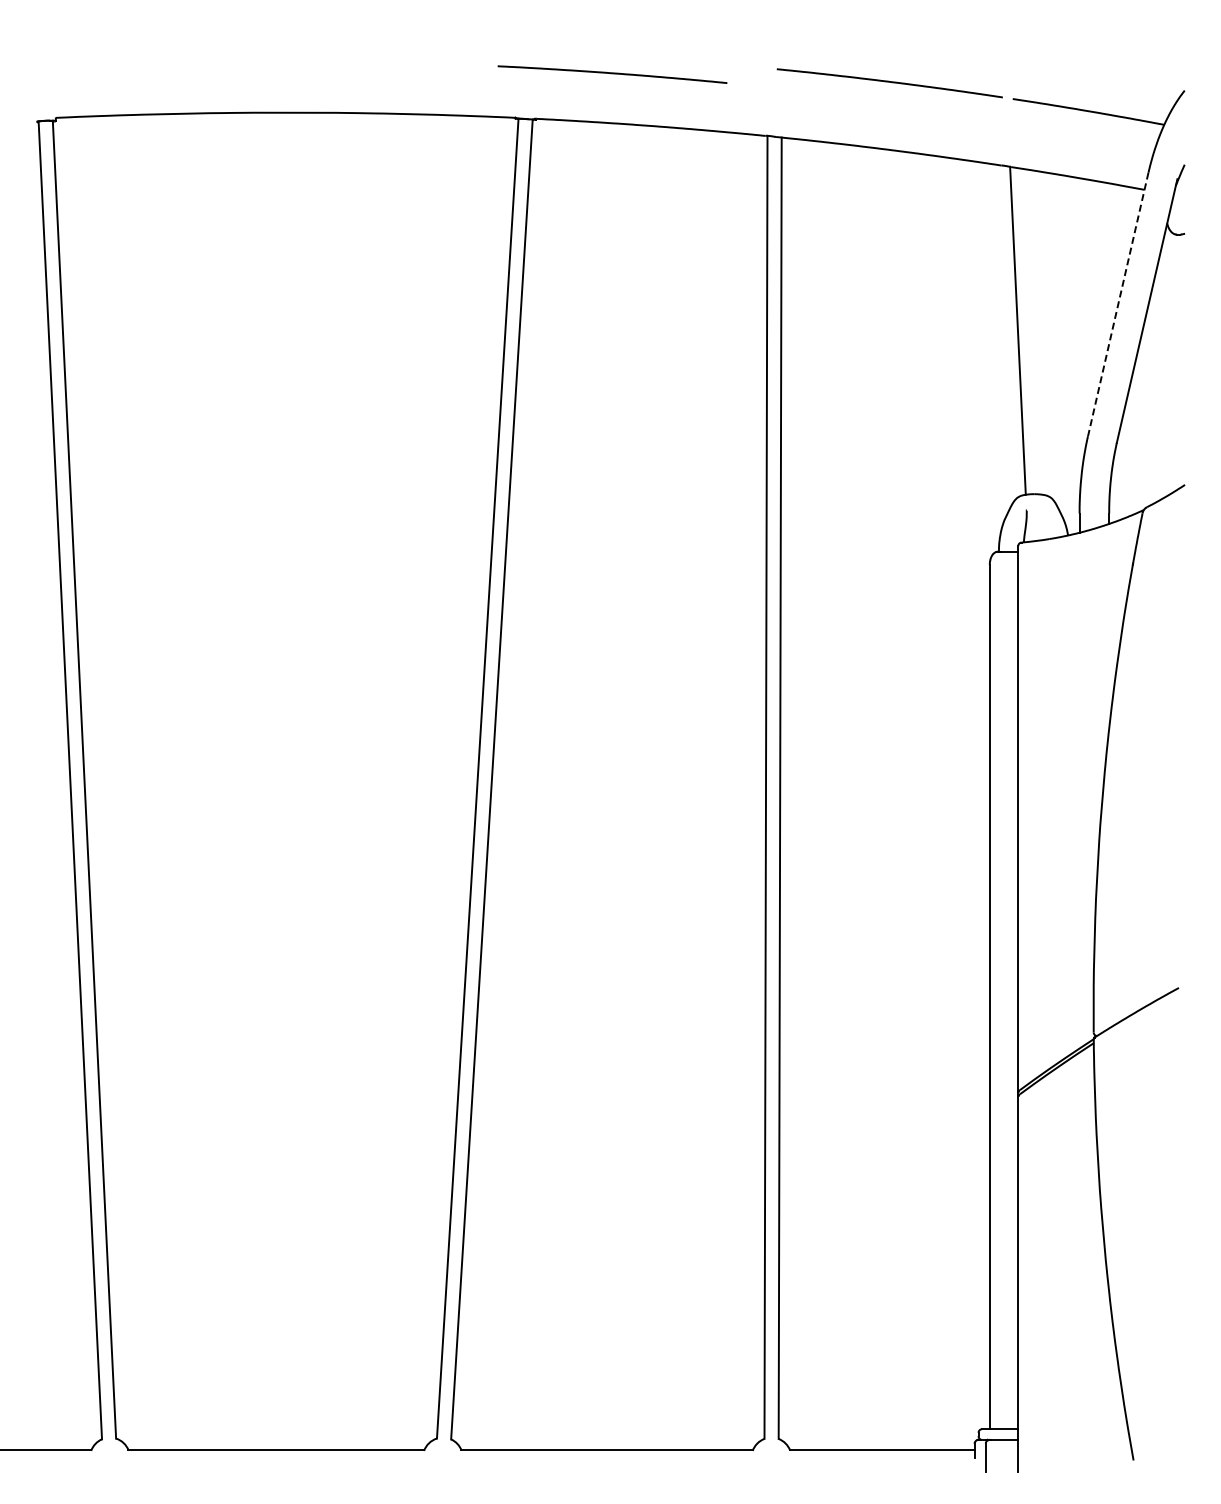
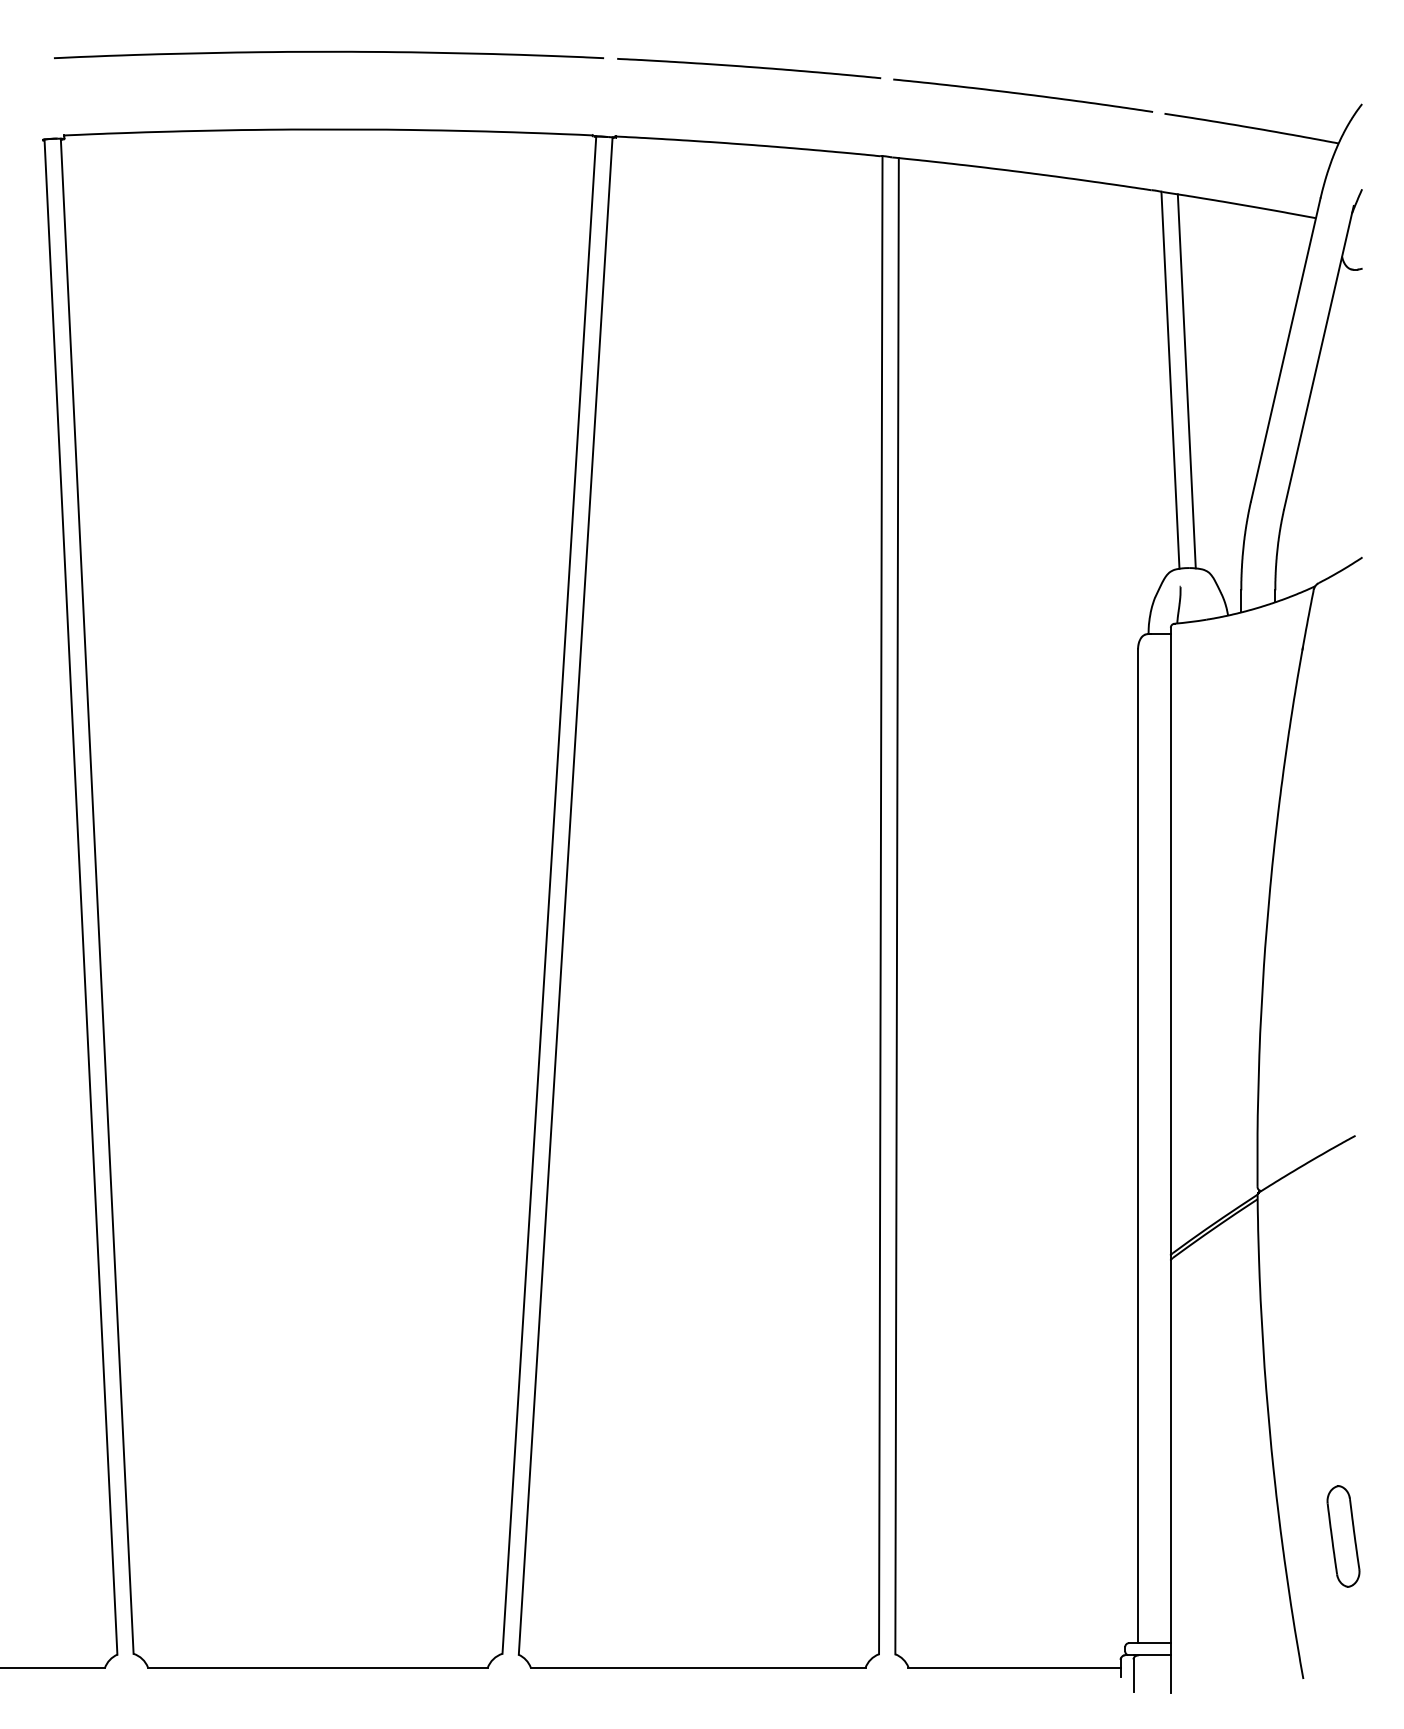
curve: (285, 46) -> (328, 53), added
curve: (612, 74) -> (749, 68), moved
line: (1118, 304) -> (1286, 350), dashed -> solid
line: (1031, 331) -> (1186, 381), added
part: (1168, 1336) -> (1343, 1536), added

